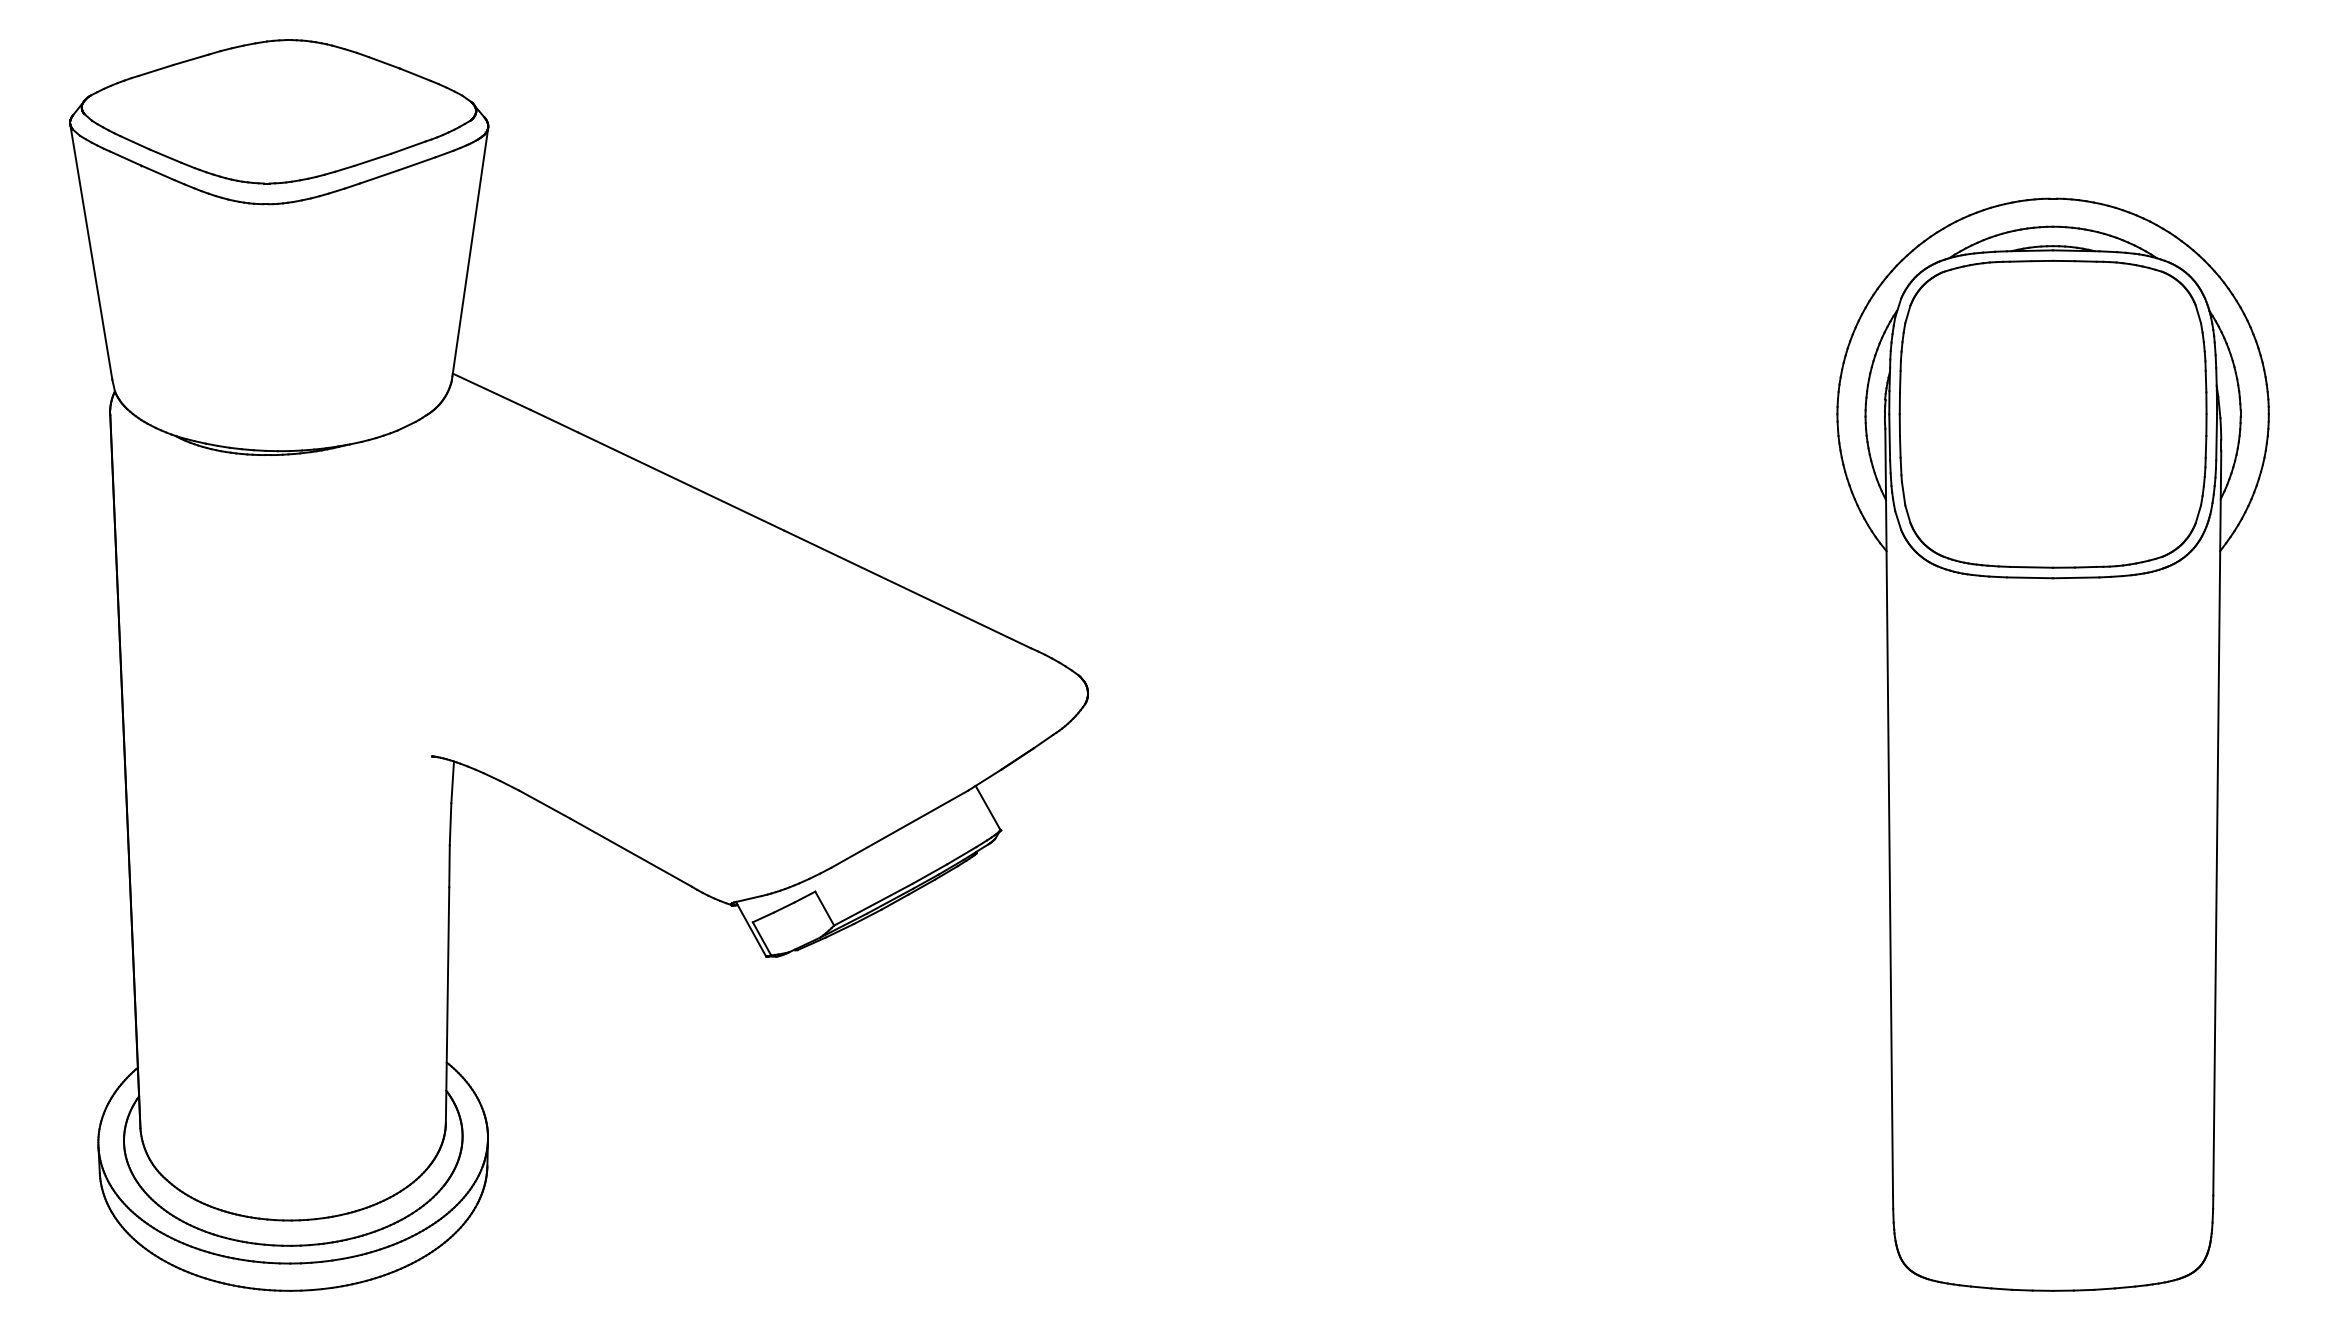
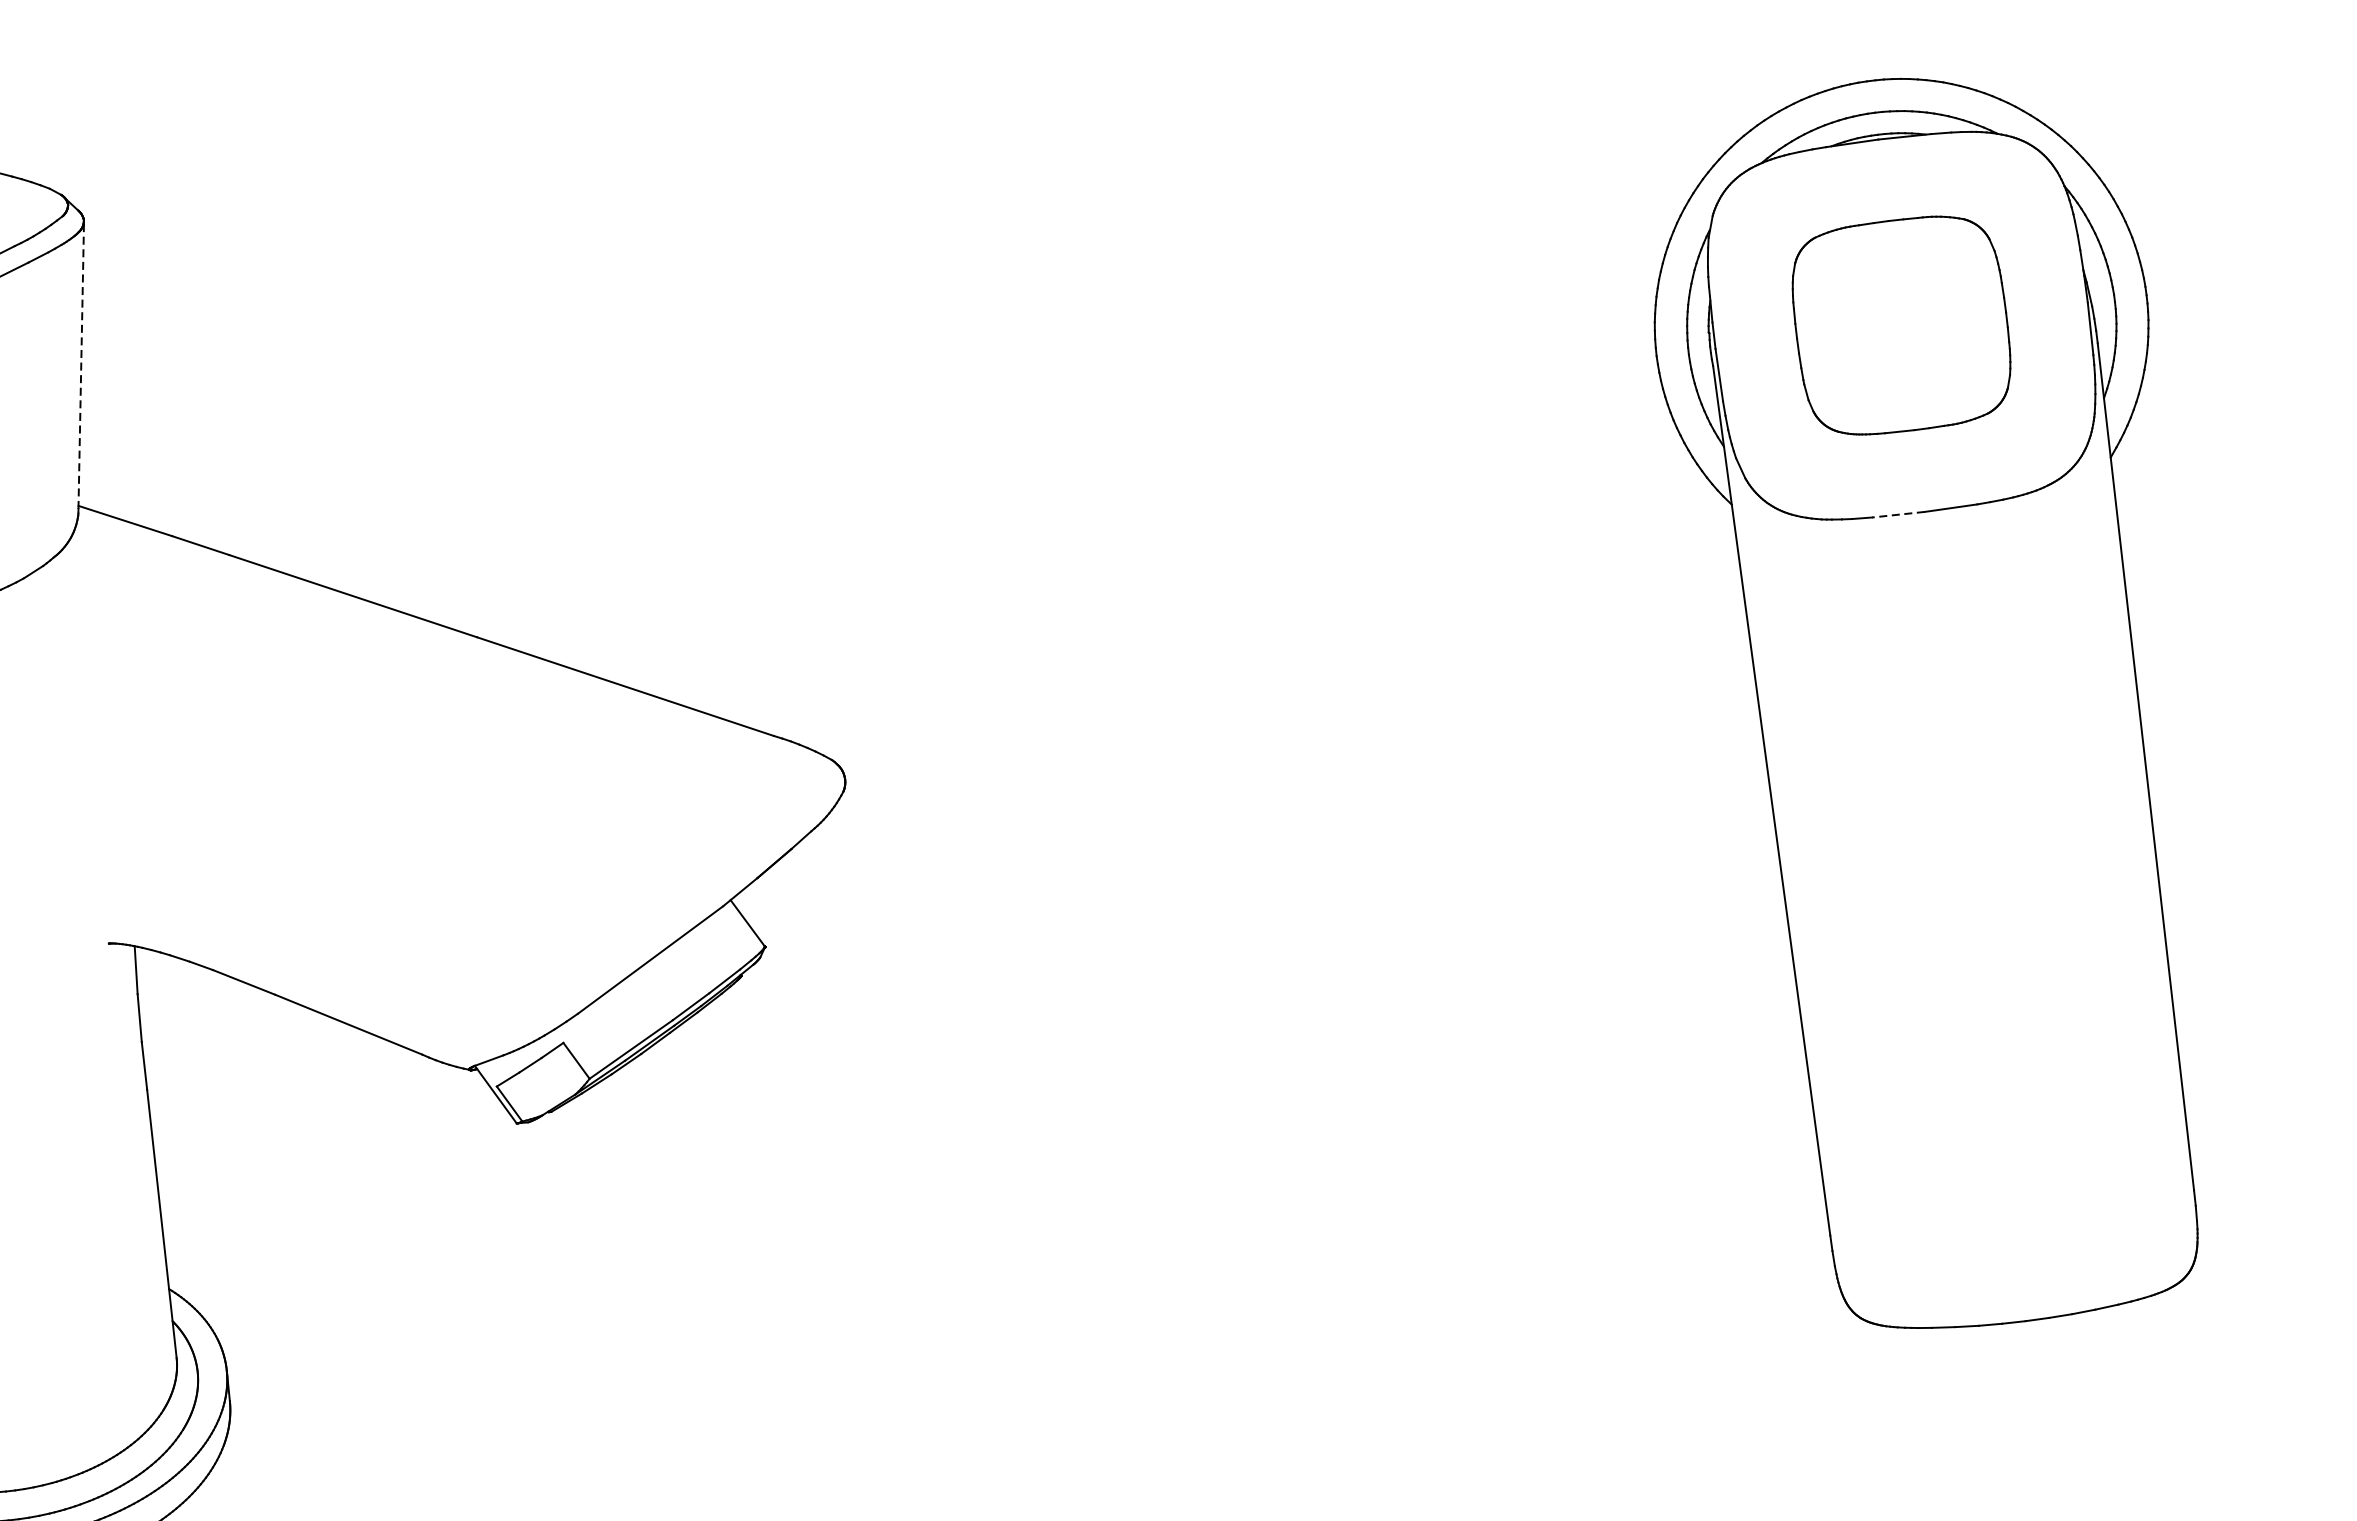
line: (470, 251) -> (81, 364), solid -> dashed
part: (2052, 413) -> (1900, 324), size x0.6
line: (2029, 577) -> (1897, 514), solid -> dashed

